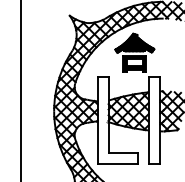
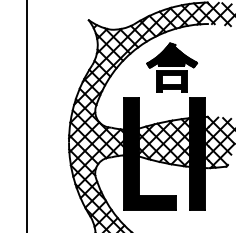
fill: (117, 119) -> (149, 153), added
fill: (153, 119) -> (196, 153), added

